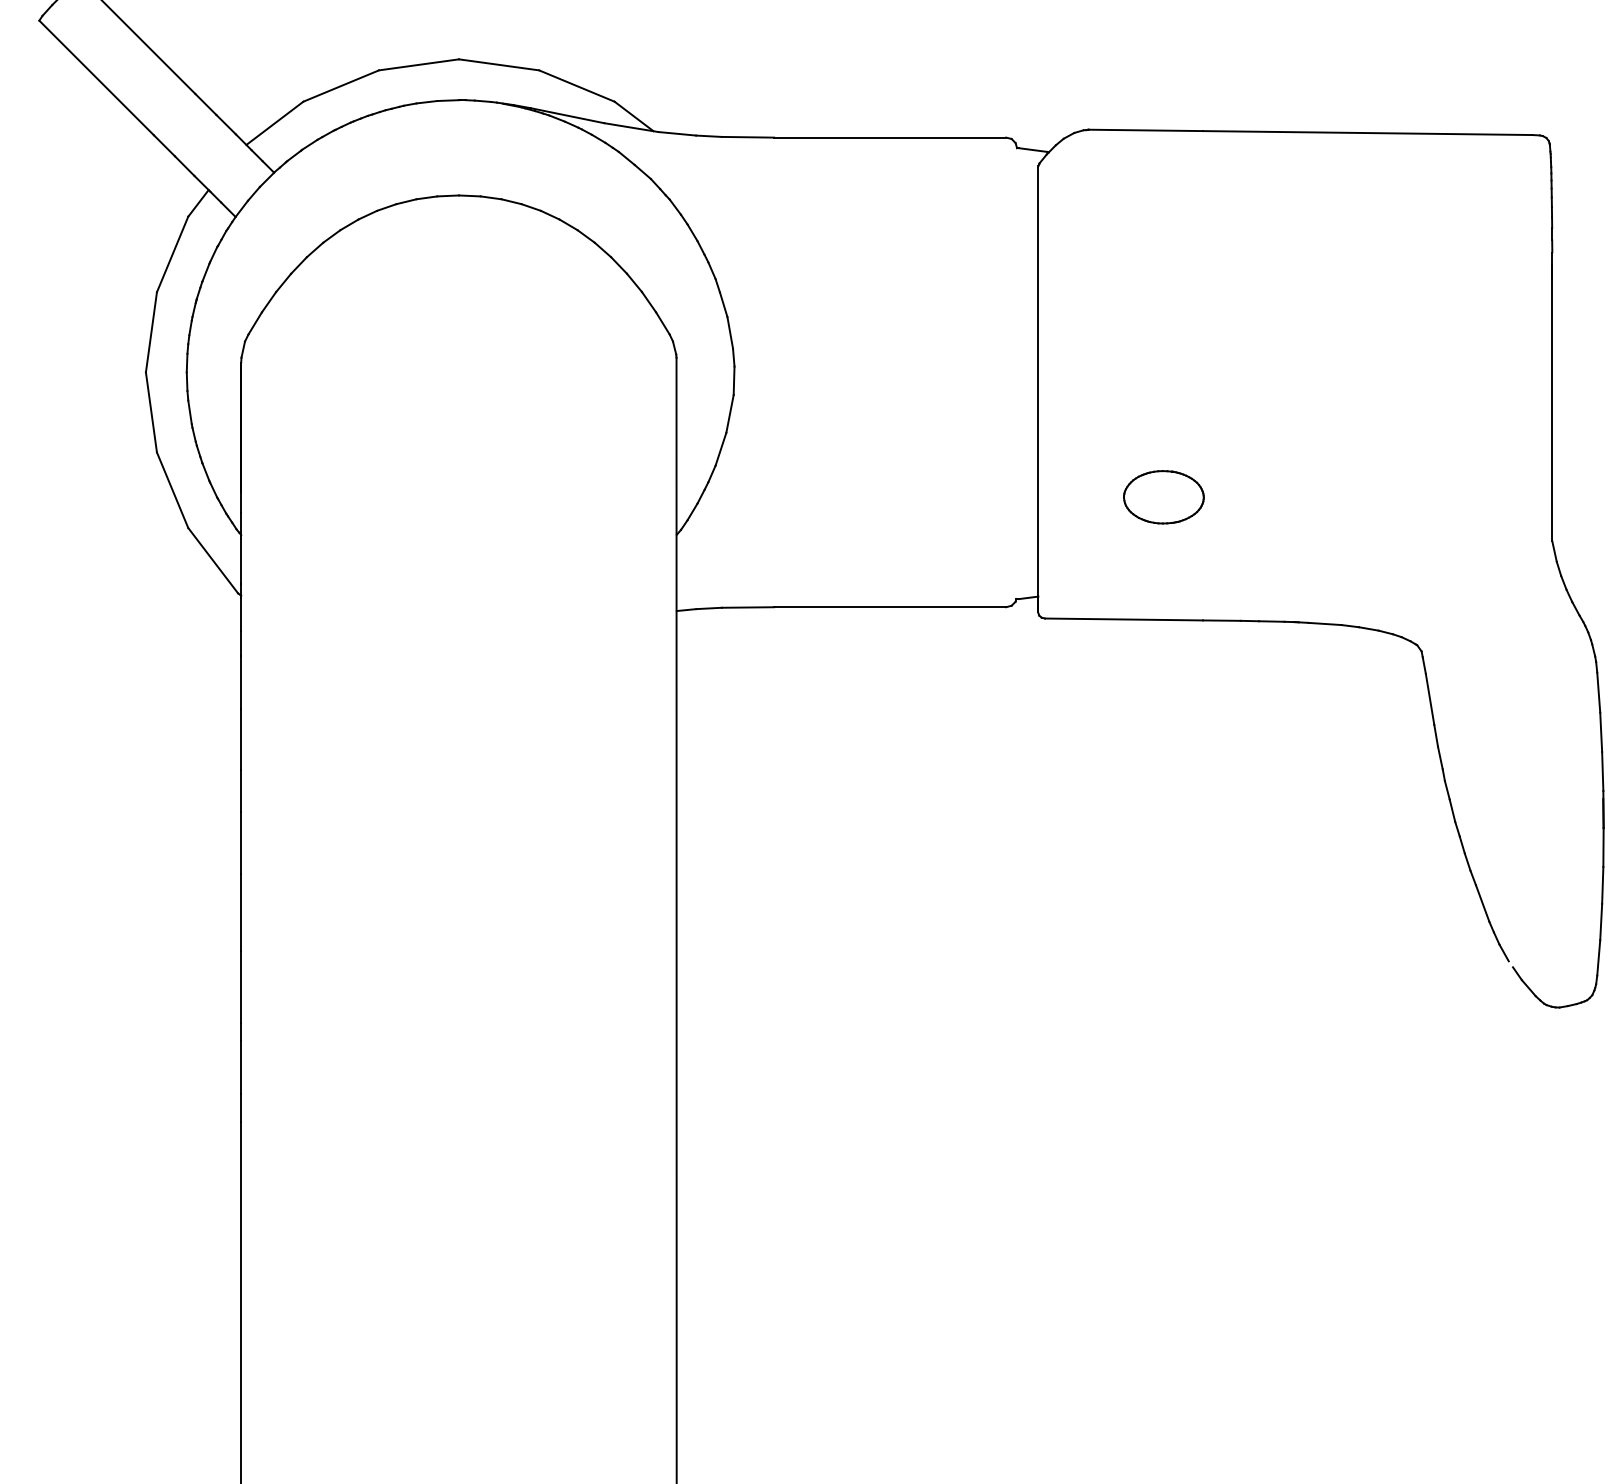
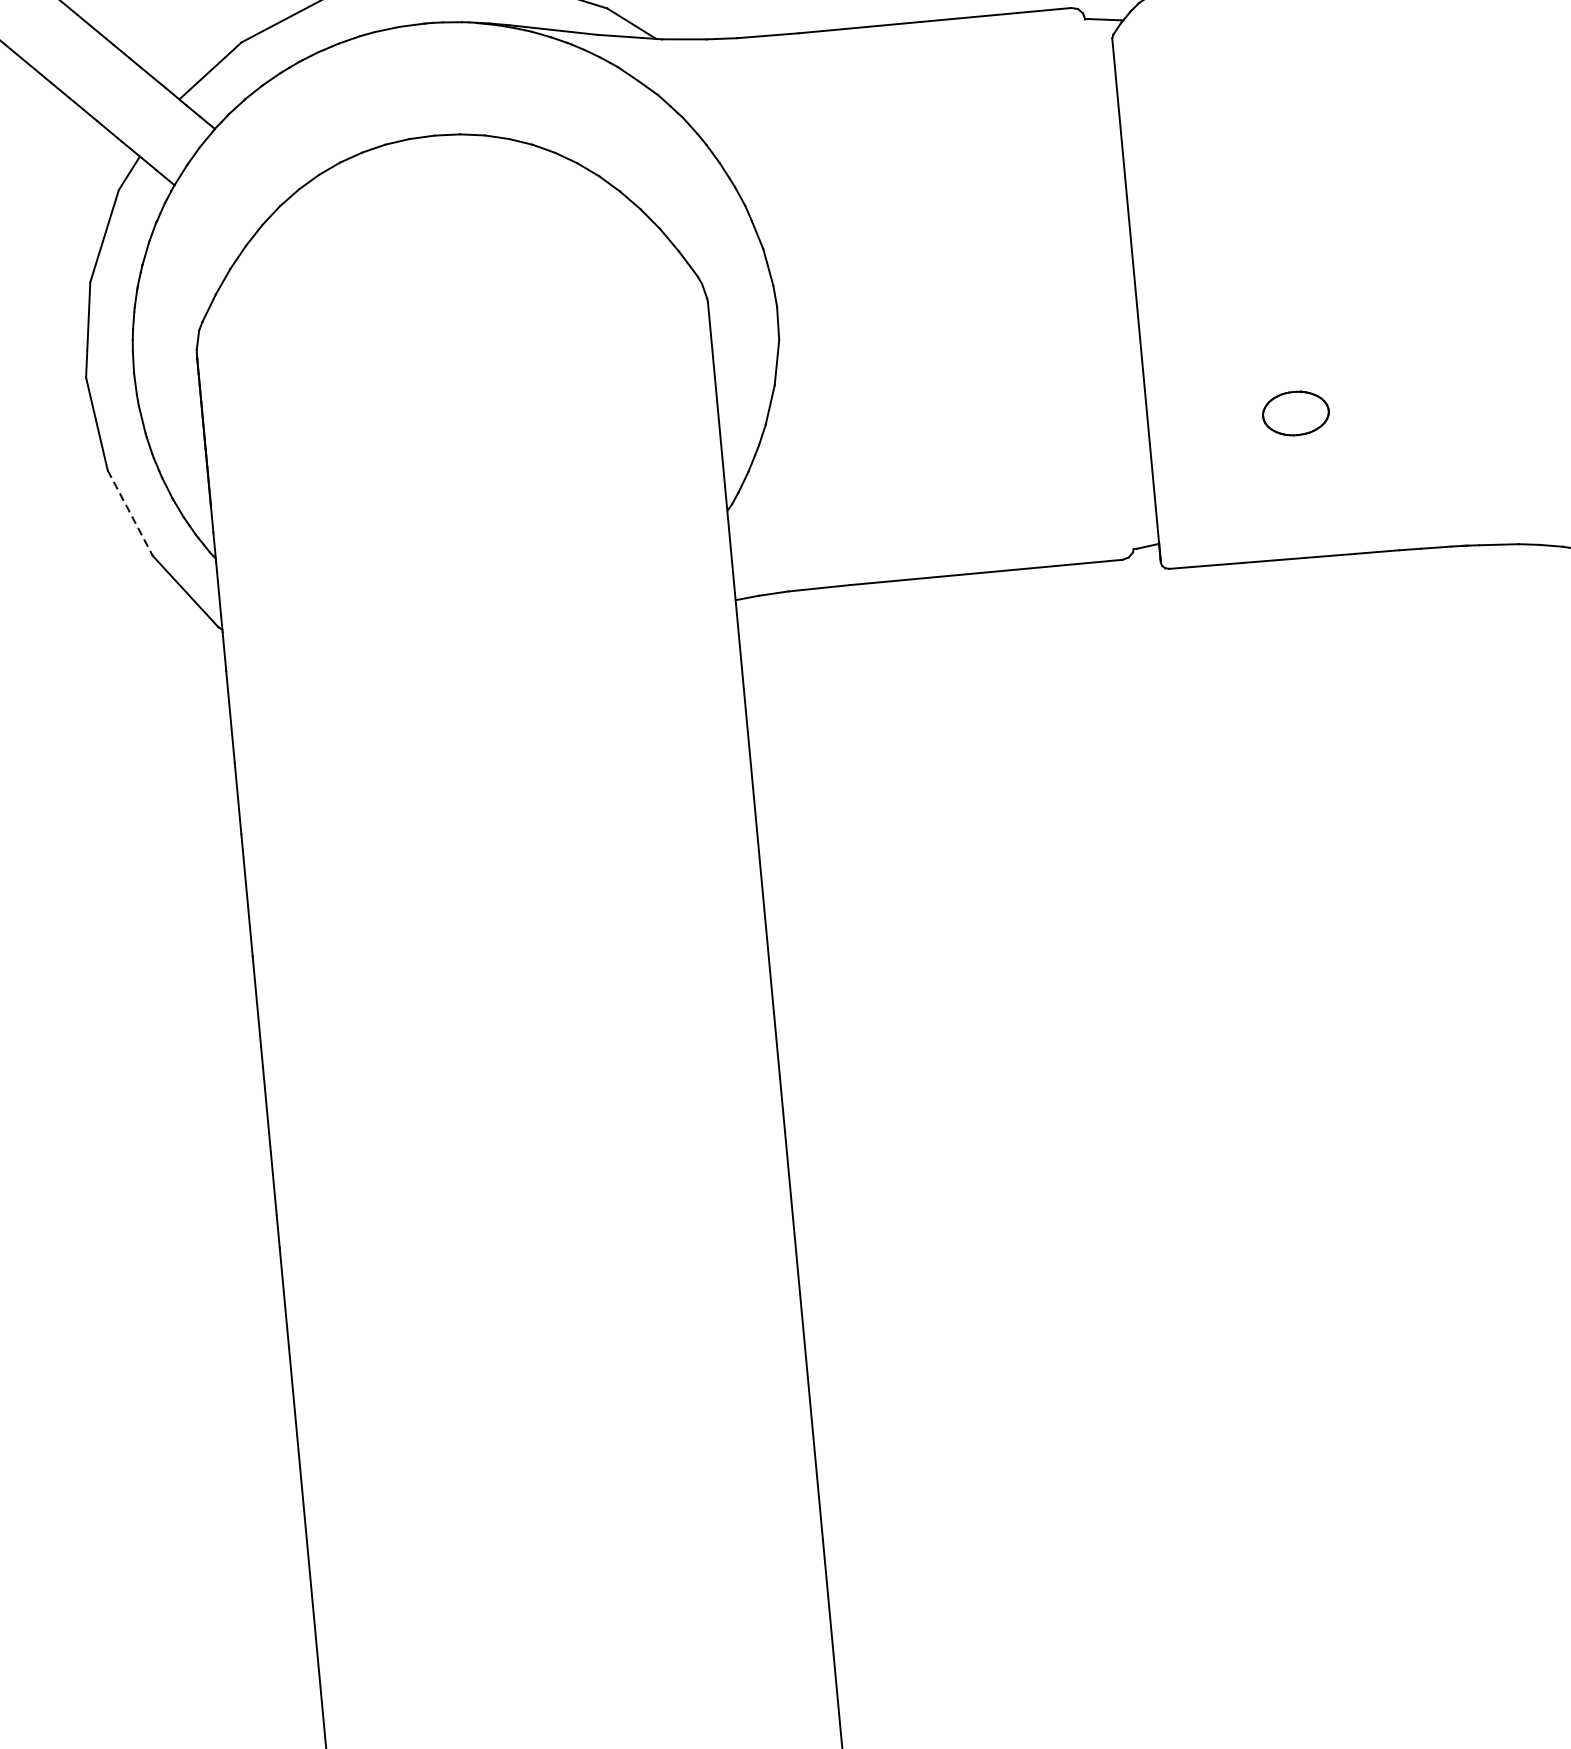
line: (172, 490) -> (130, 513), solid -> dashed
part: (1163, 497) -> (1295, 413), size x0.7

